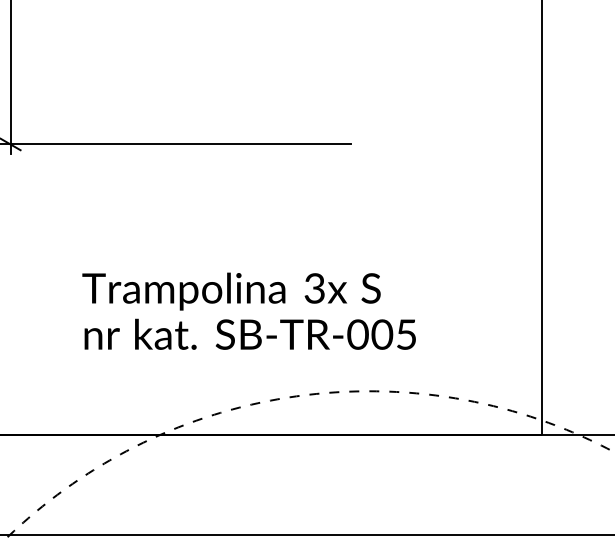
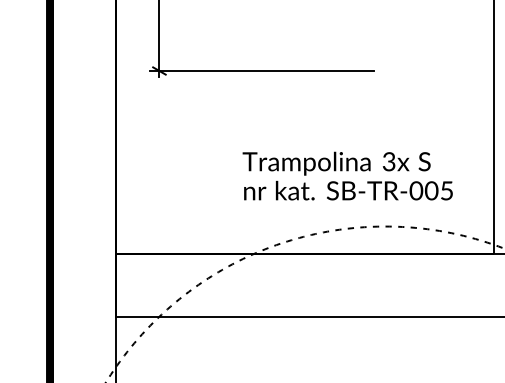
text: (248, 310) -> (347, 175), moved

